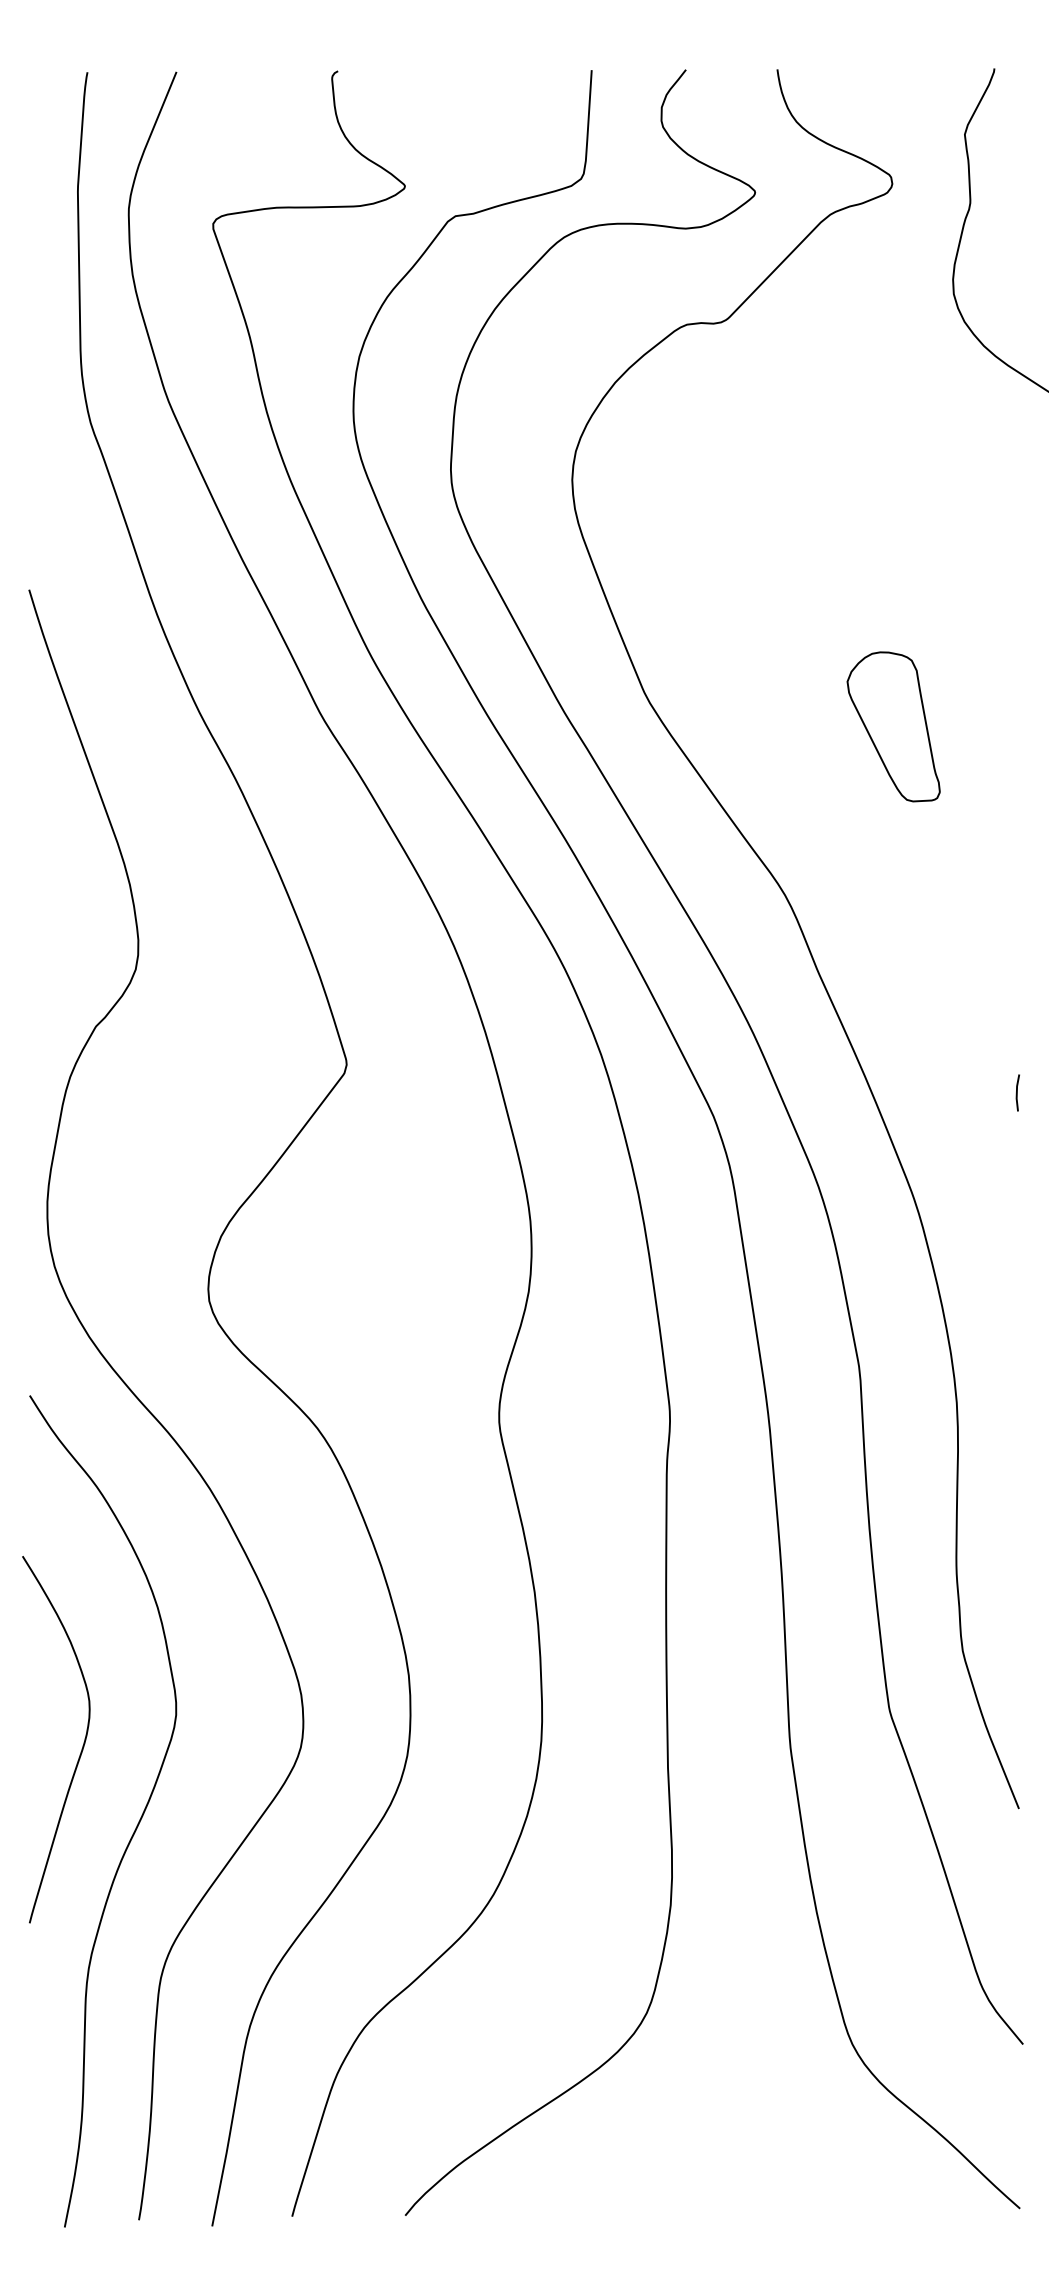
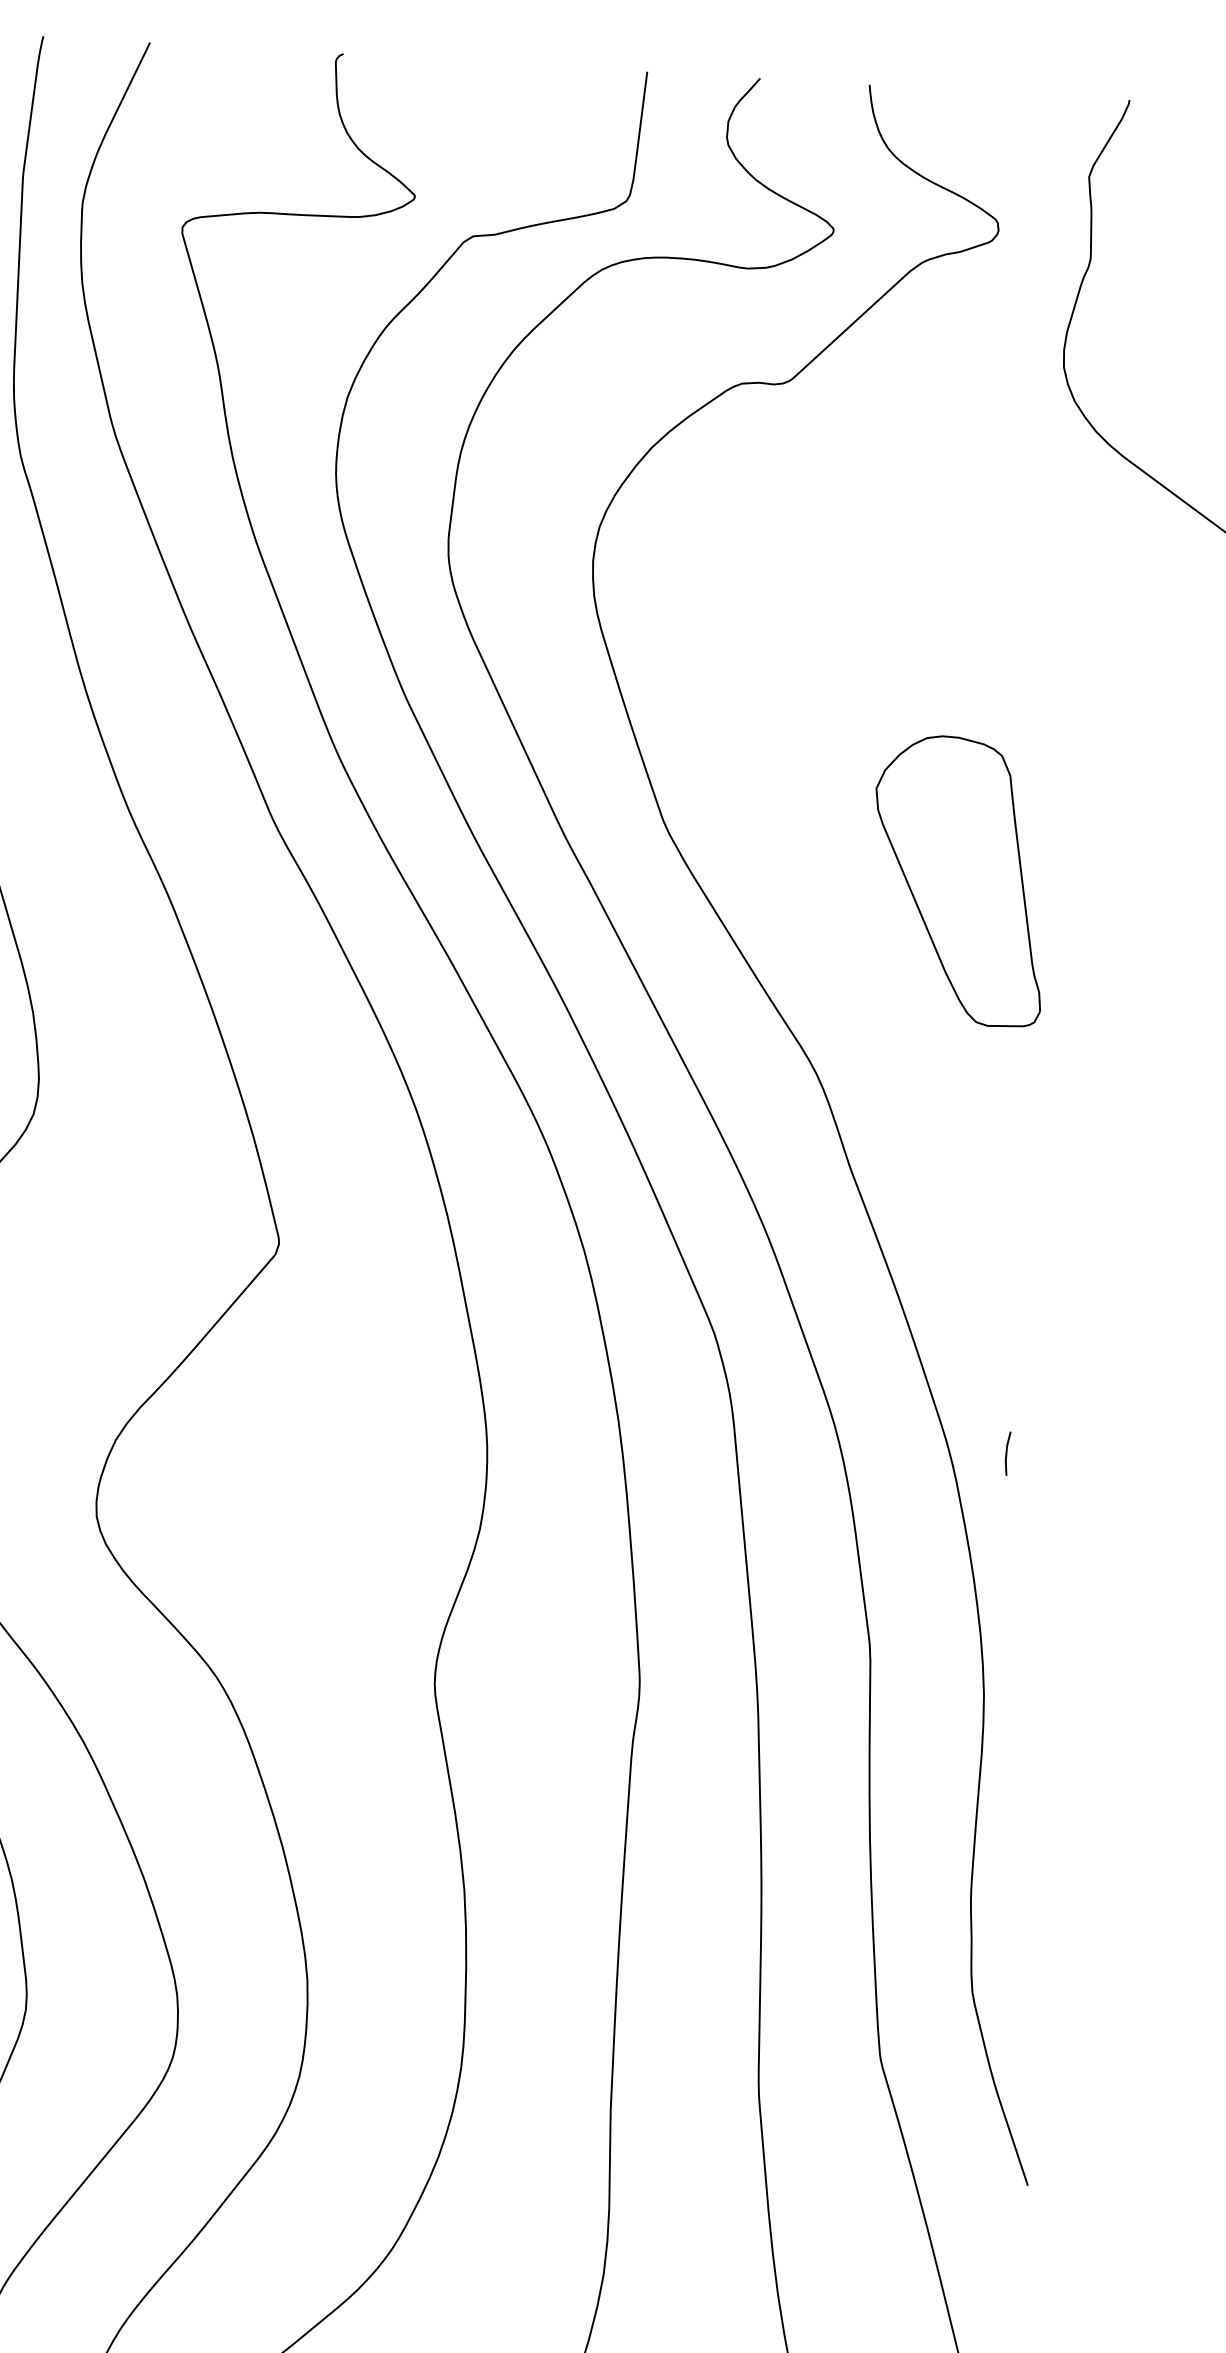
part: (893, 726) -> (959, 880), size x1.6
line: (1017, 1092) -> (1007, 1453), moved

